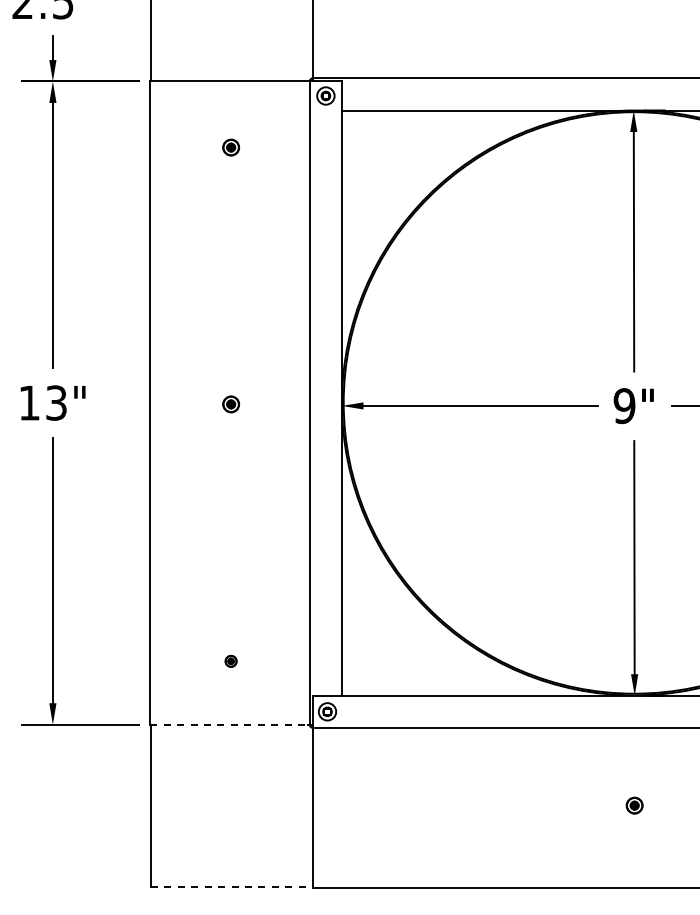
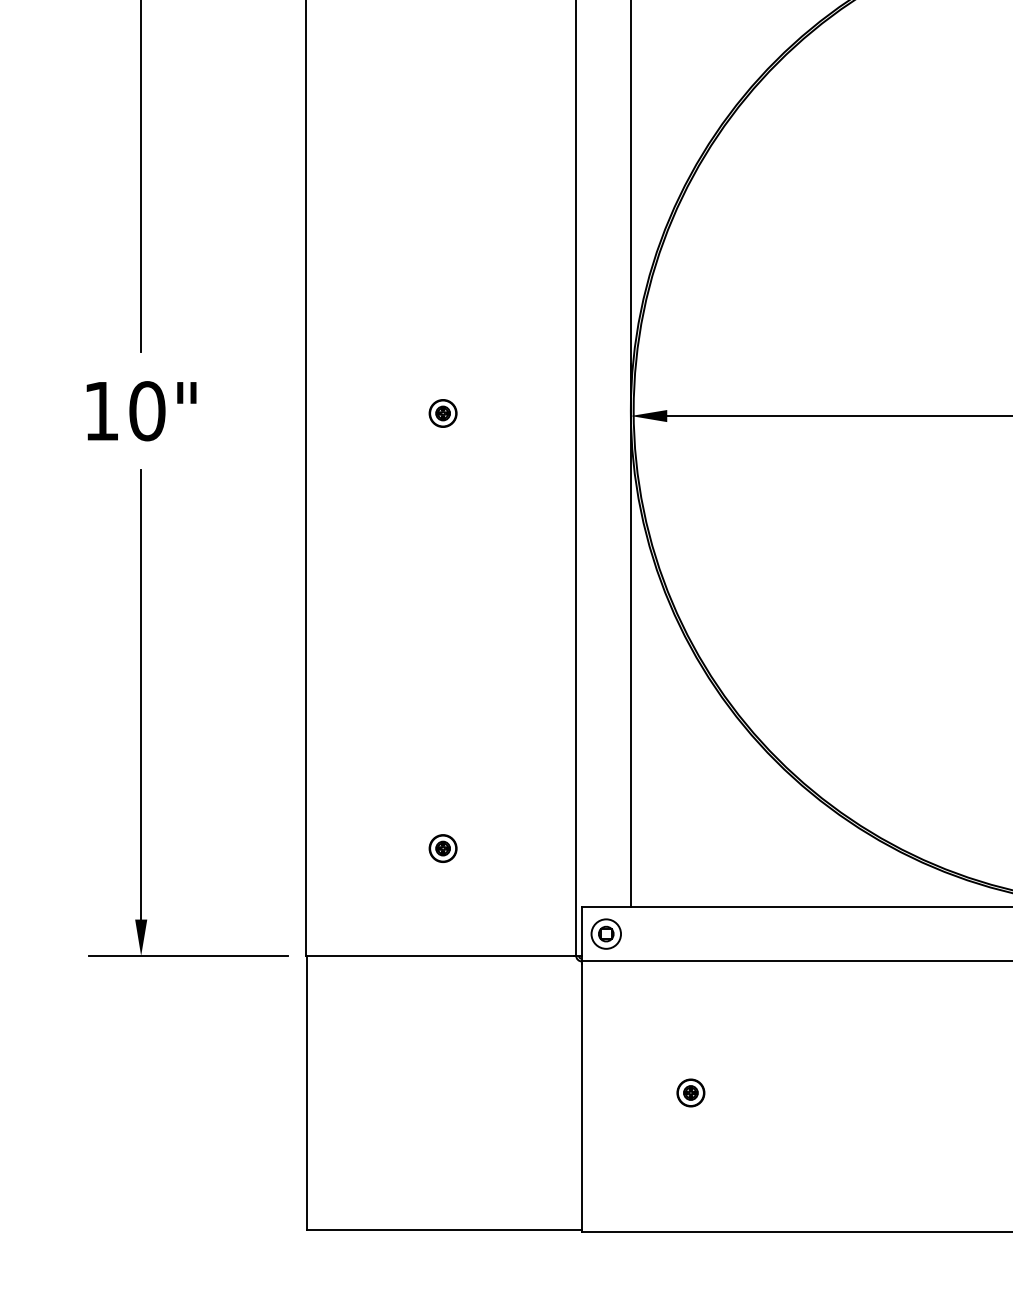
text: (56, 402) -> (147, 410), 13" -> 10"
part: (230, 661) -> (441, 848), size x1.43
line: (229, 724) -> (440, 955), dashed -> solid
part: (377, 805) -> (690, 1092), added
line: (232, 886) -> (445, 1229), dashed -> solid

